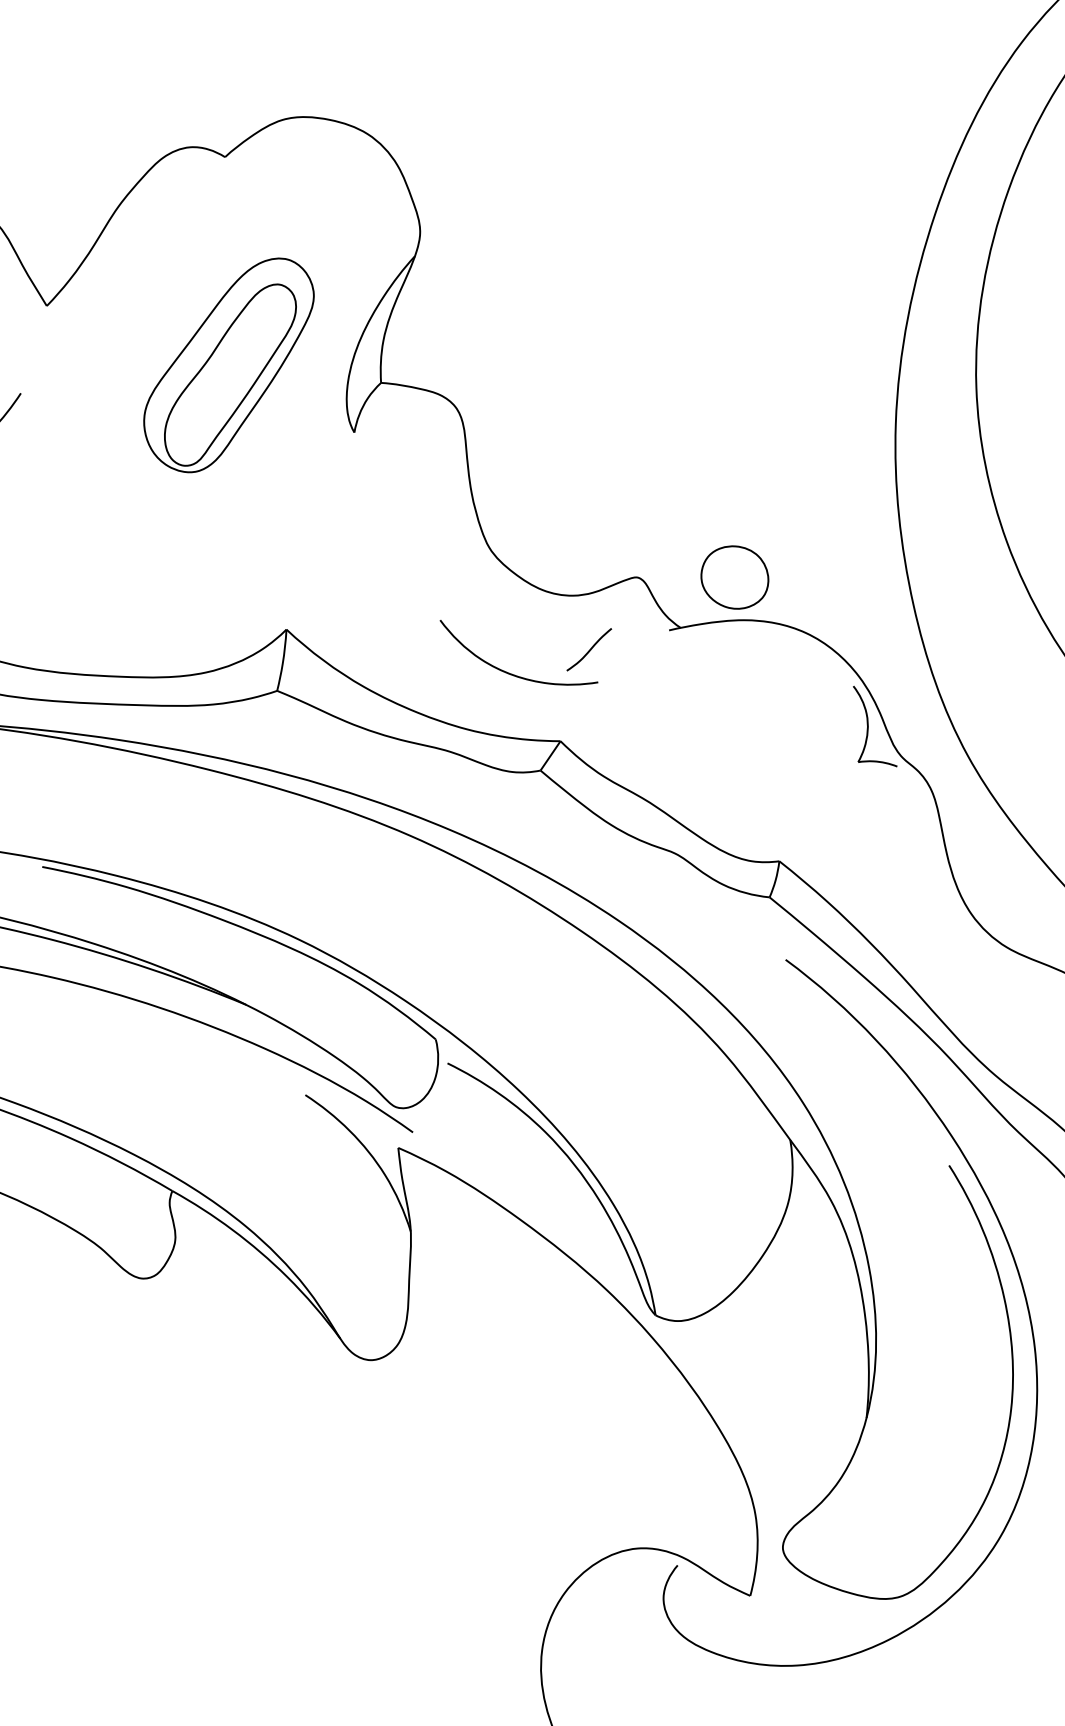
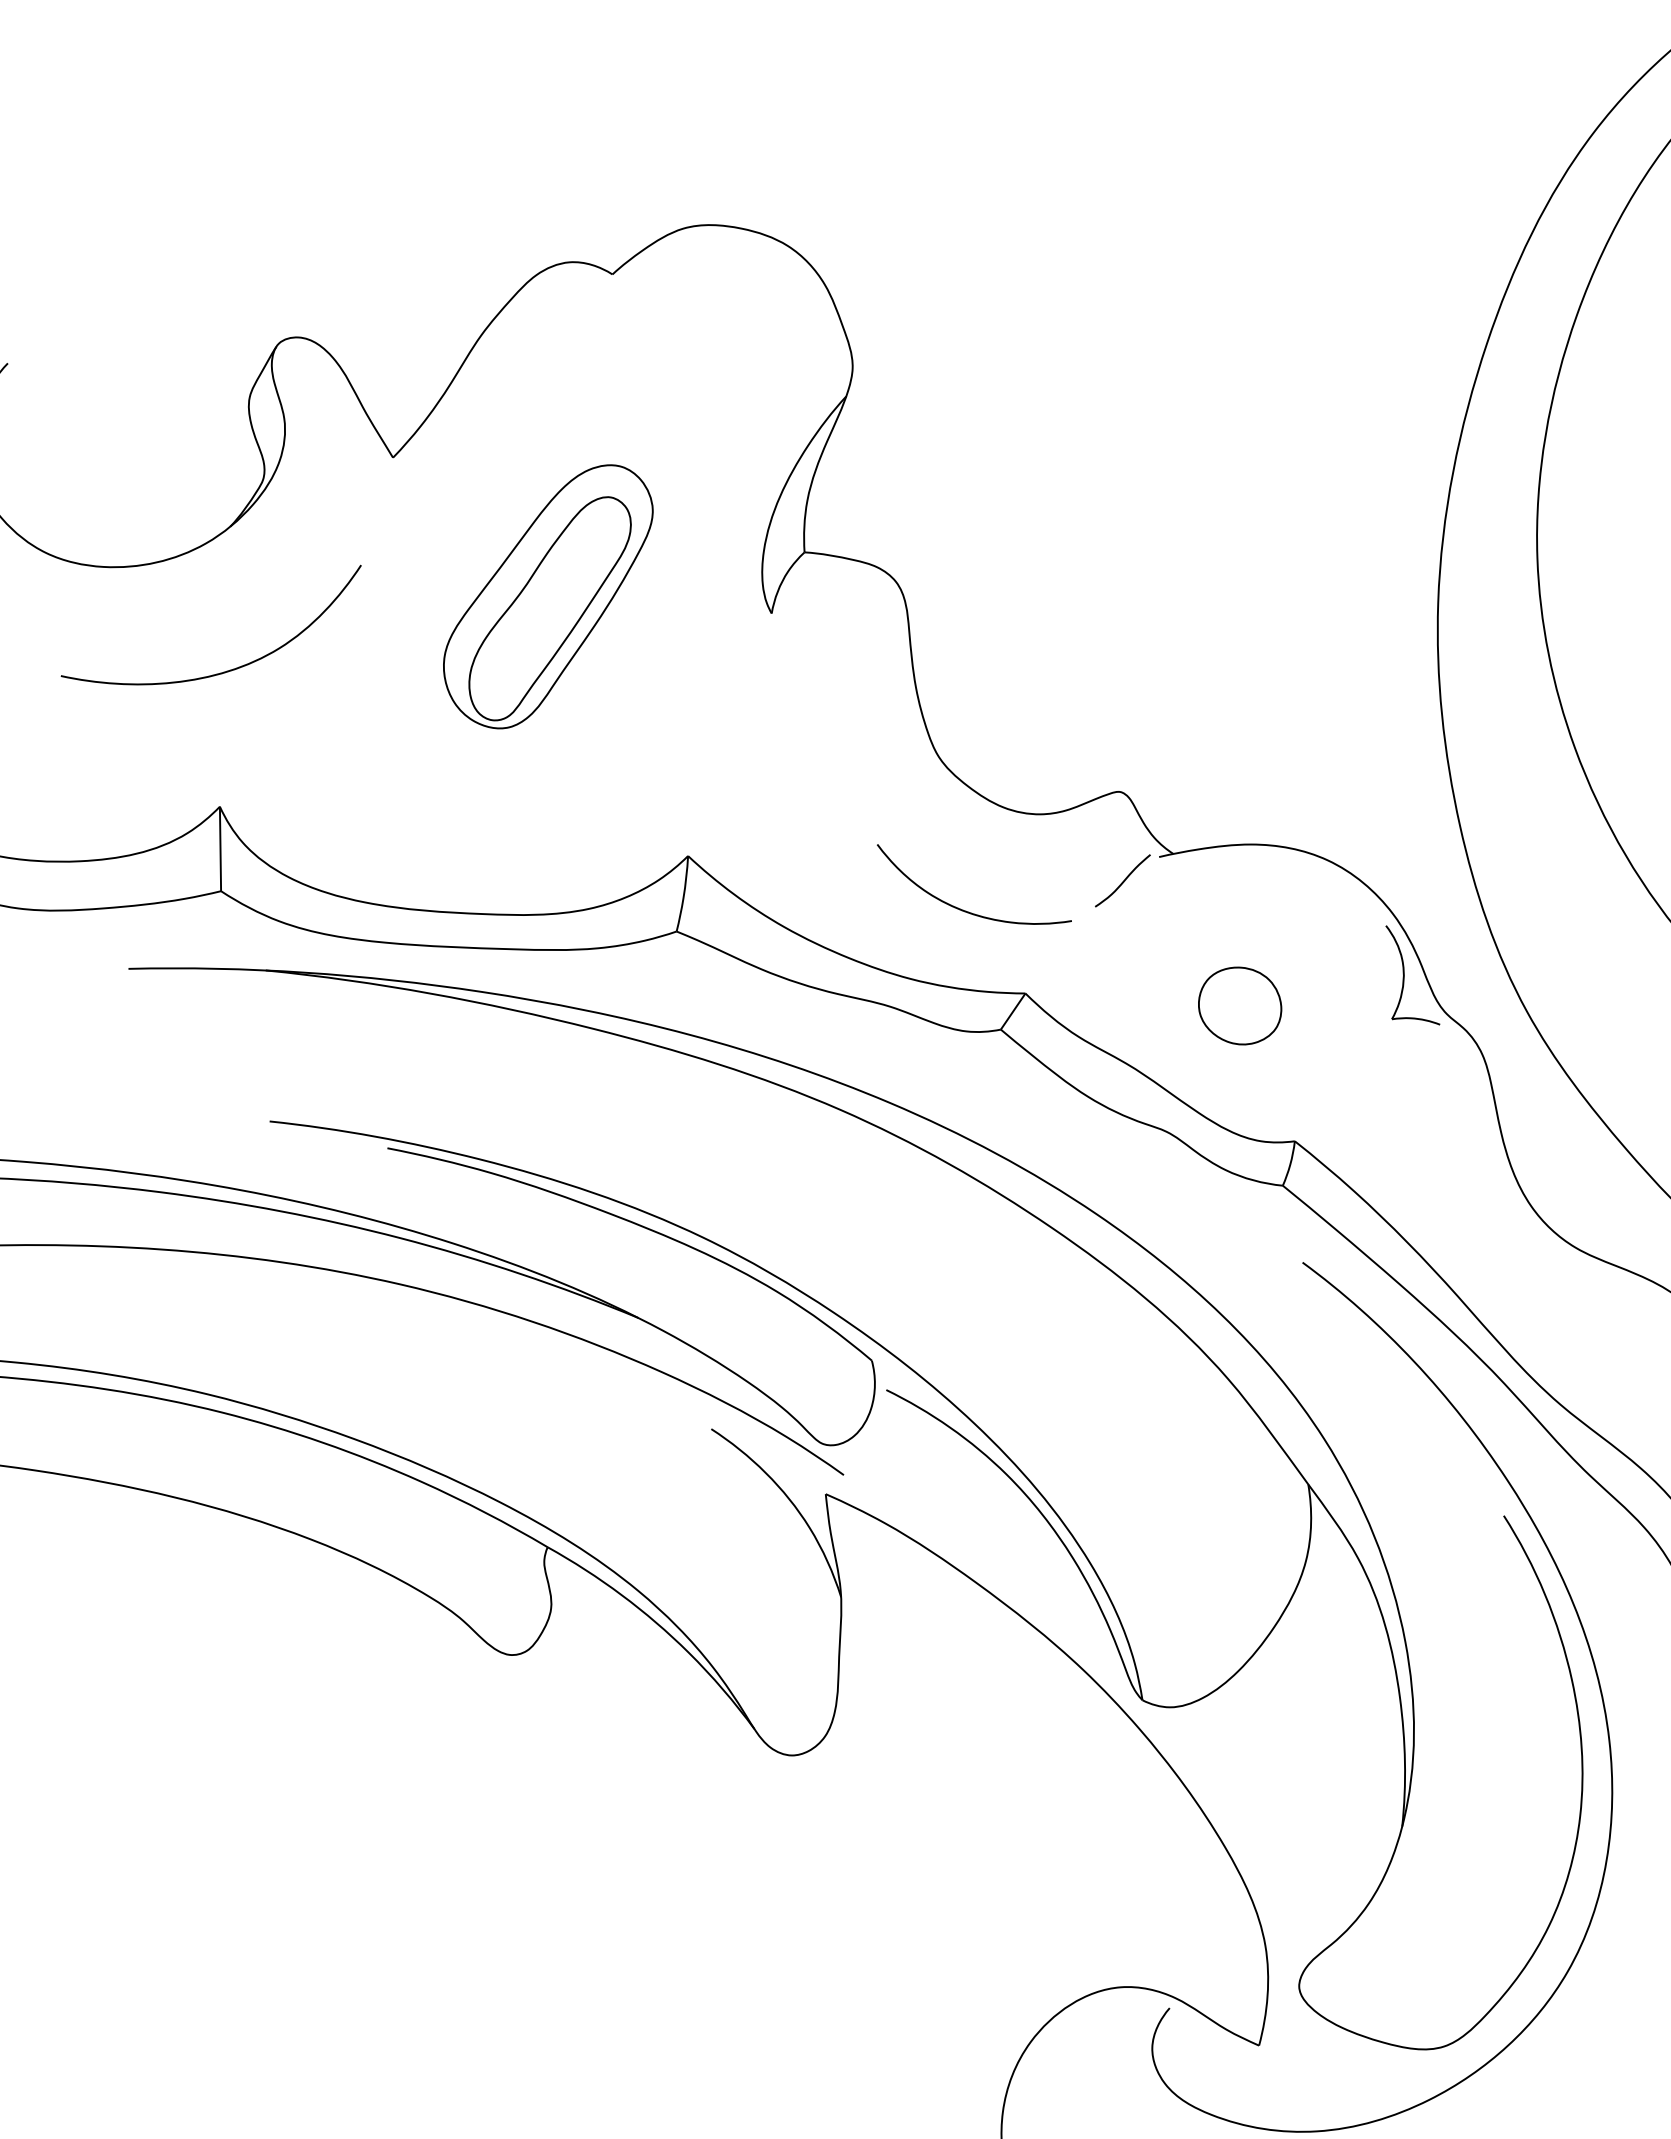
part: (229, 365) -> (548, 596), moved
part: (735, 577) -> (1240, 1005), moved
curve: (589, 649) -> (1123, 880), moved

